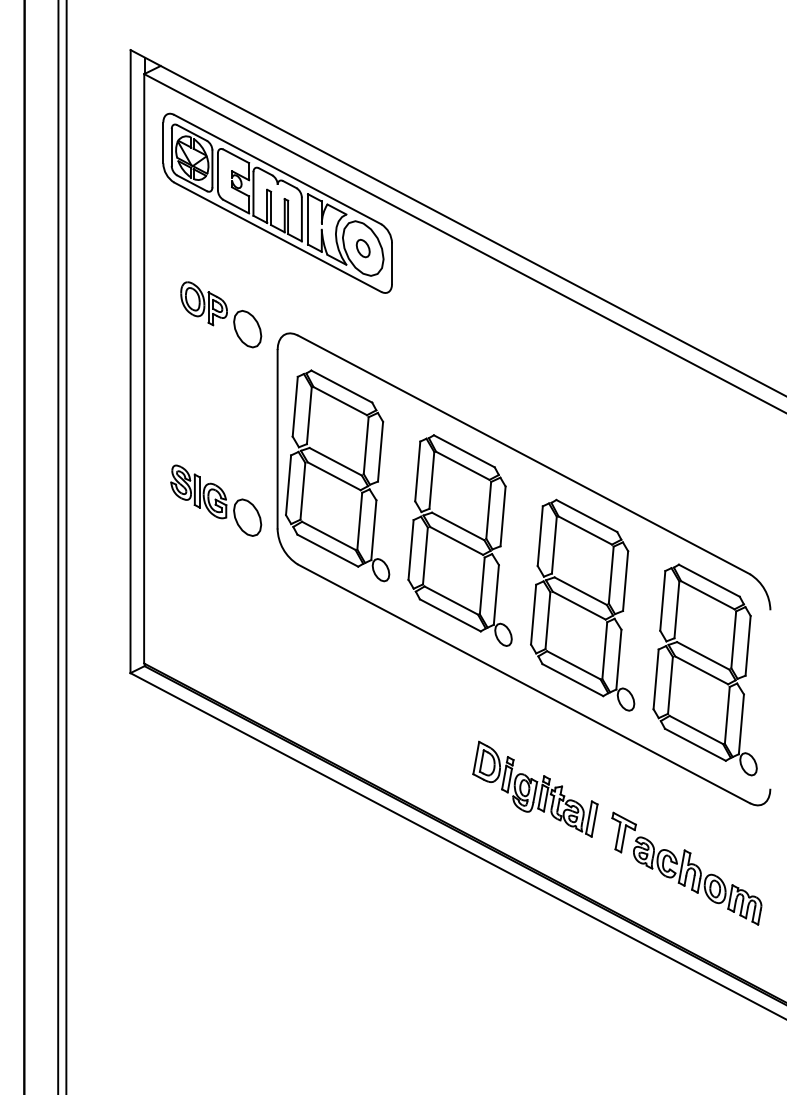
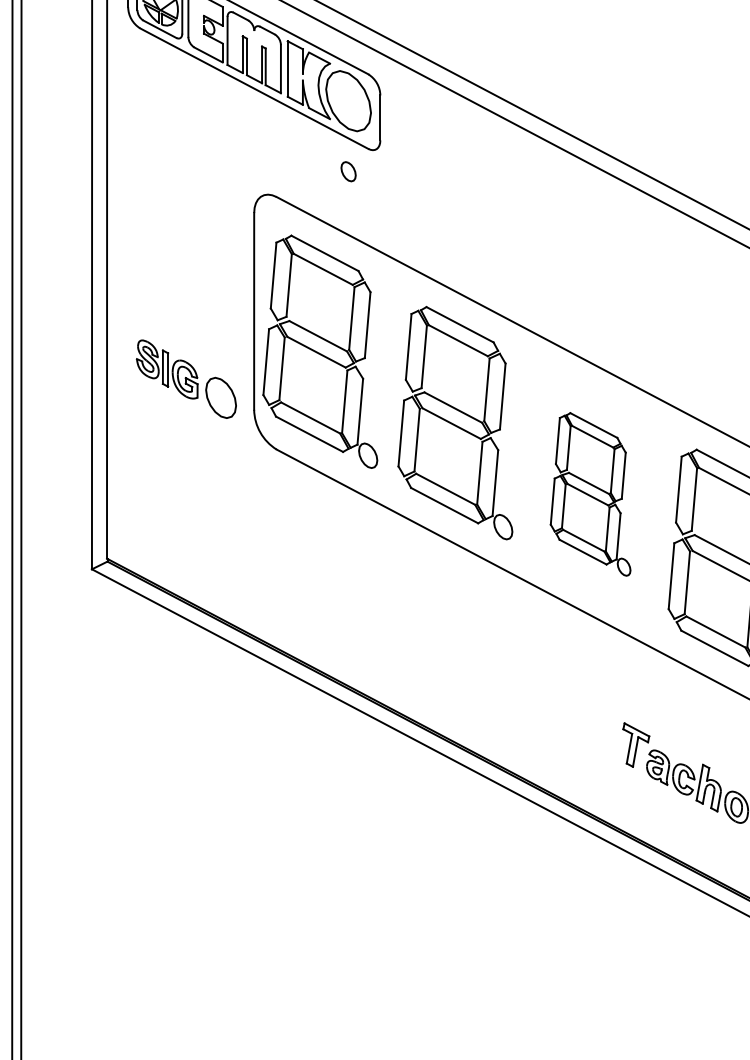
part: (362, 248) -> (347, 171), moved
part: (221, 314) -> (192, 173), removed
part: (582, 604) -> (590, 493), size x0.7
part: (535, 788) -> (538, 696), removed

